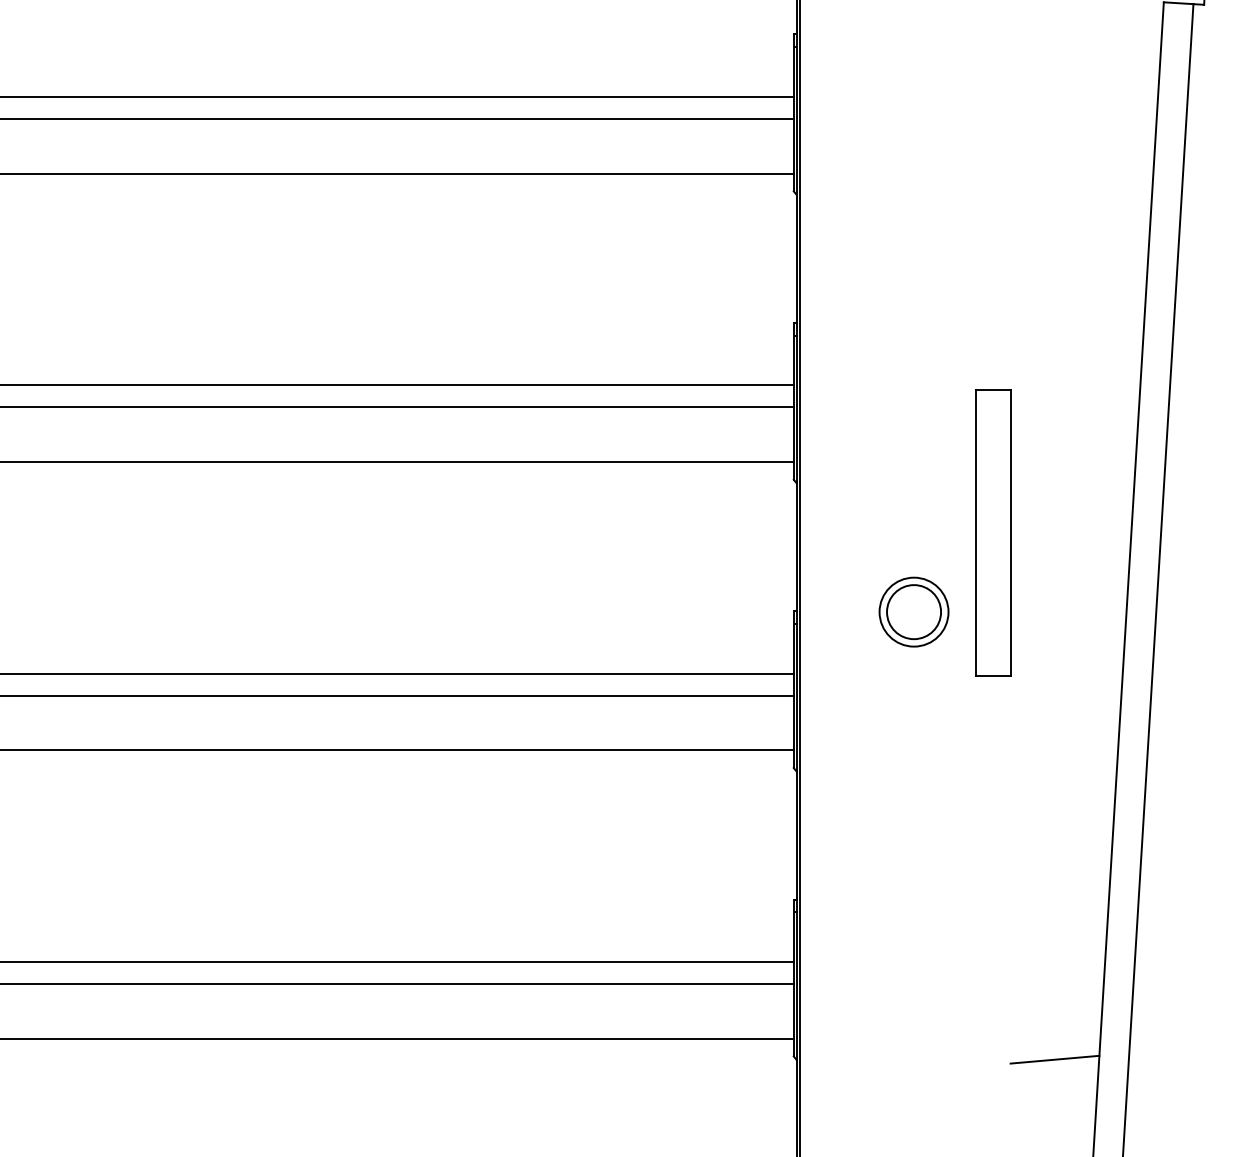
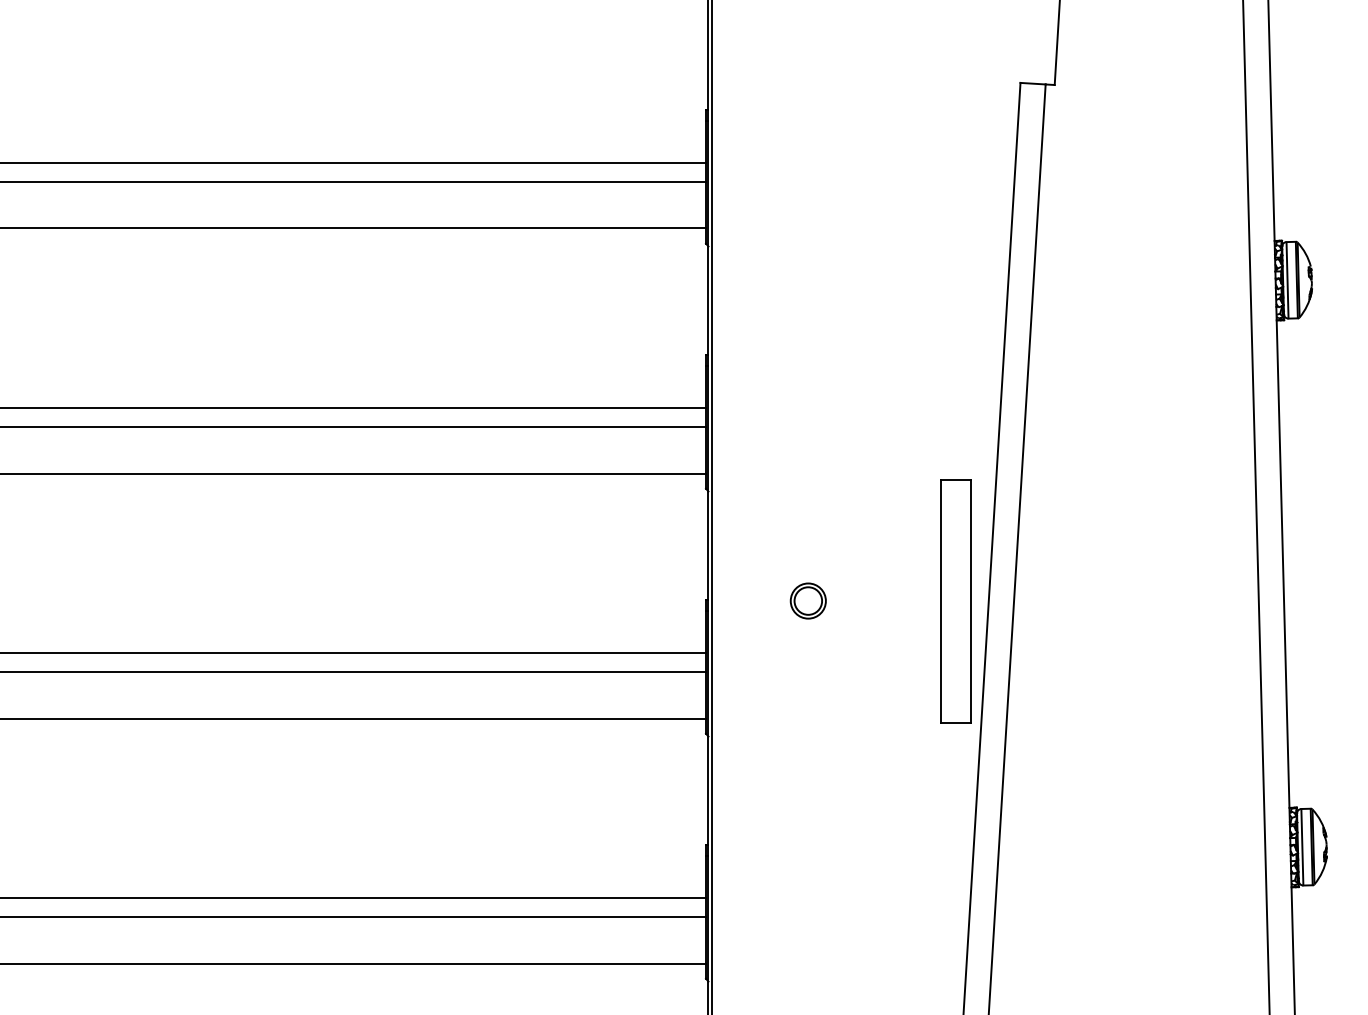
part: (993, 532) -> (955, 601), moved
part: (914, 611) -> (808, 600), size x0.6
line: (1054, 1059) -> (927, 981), removed

